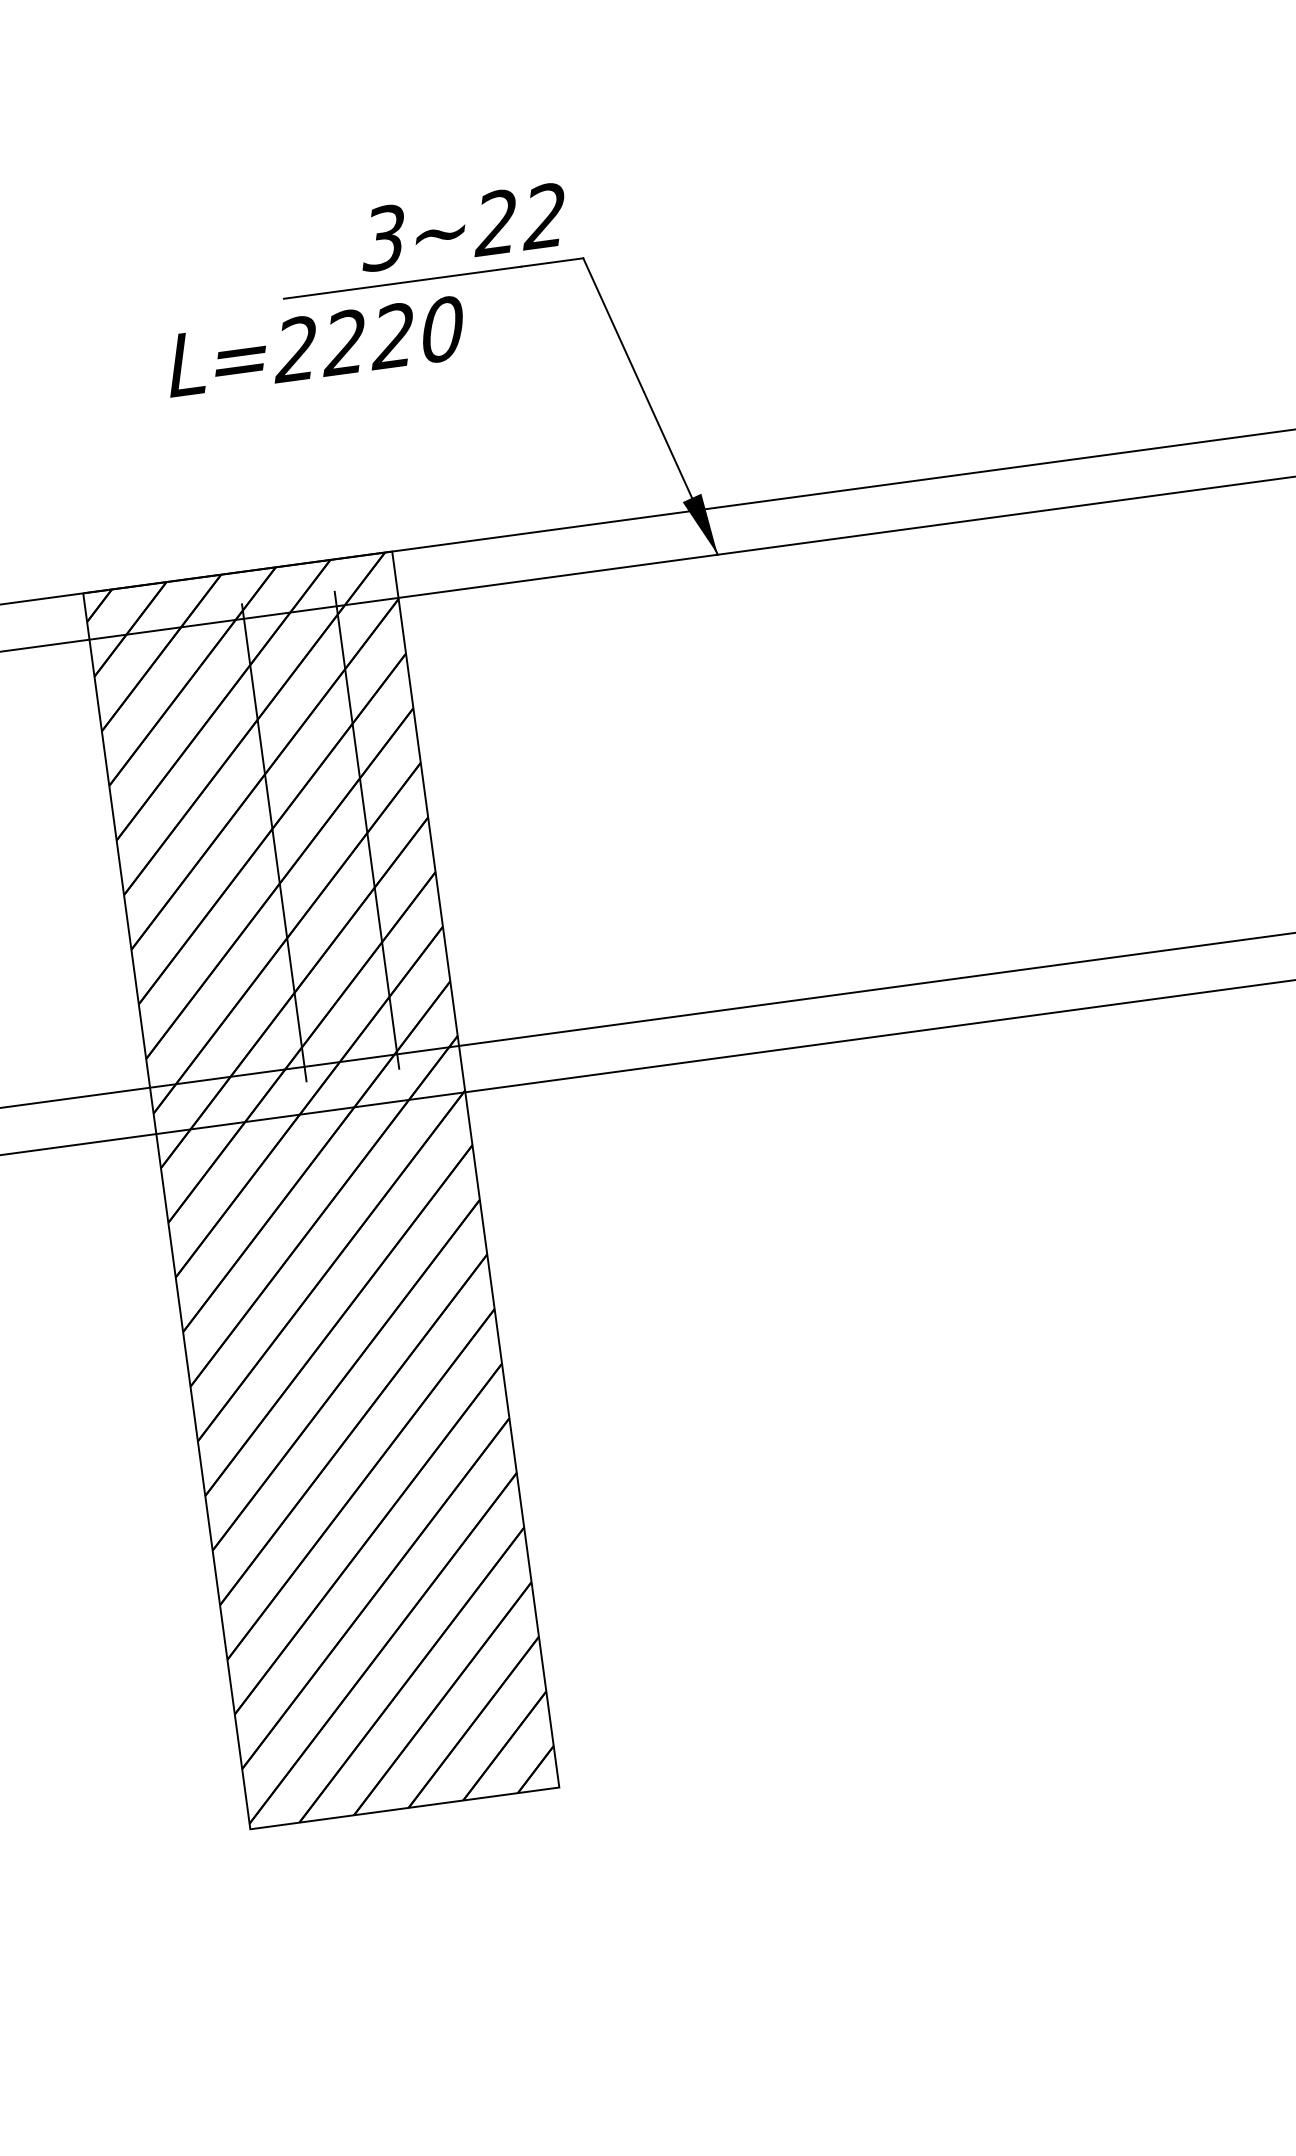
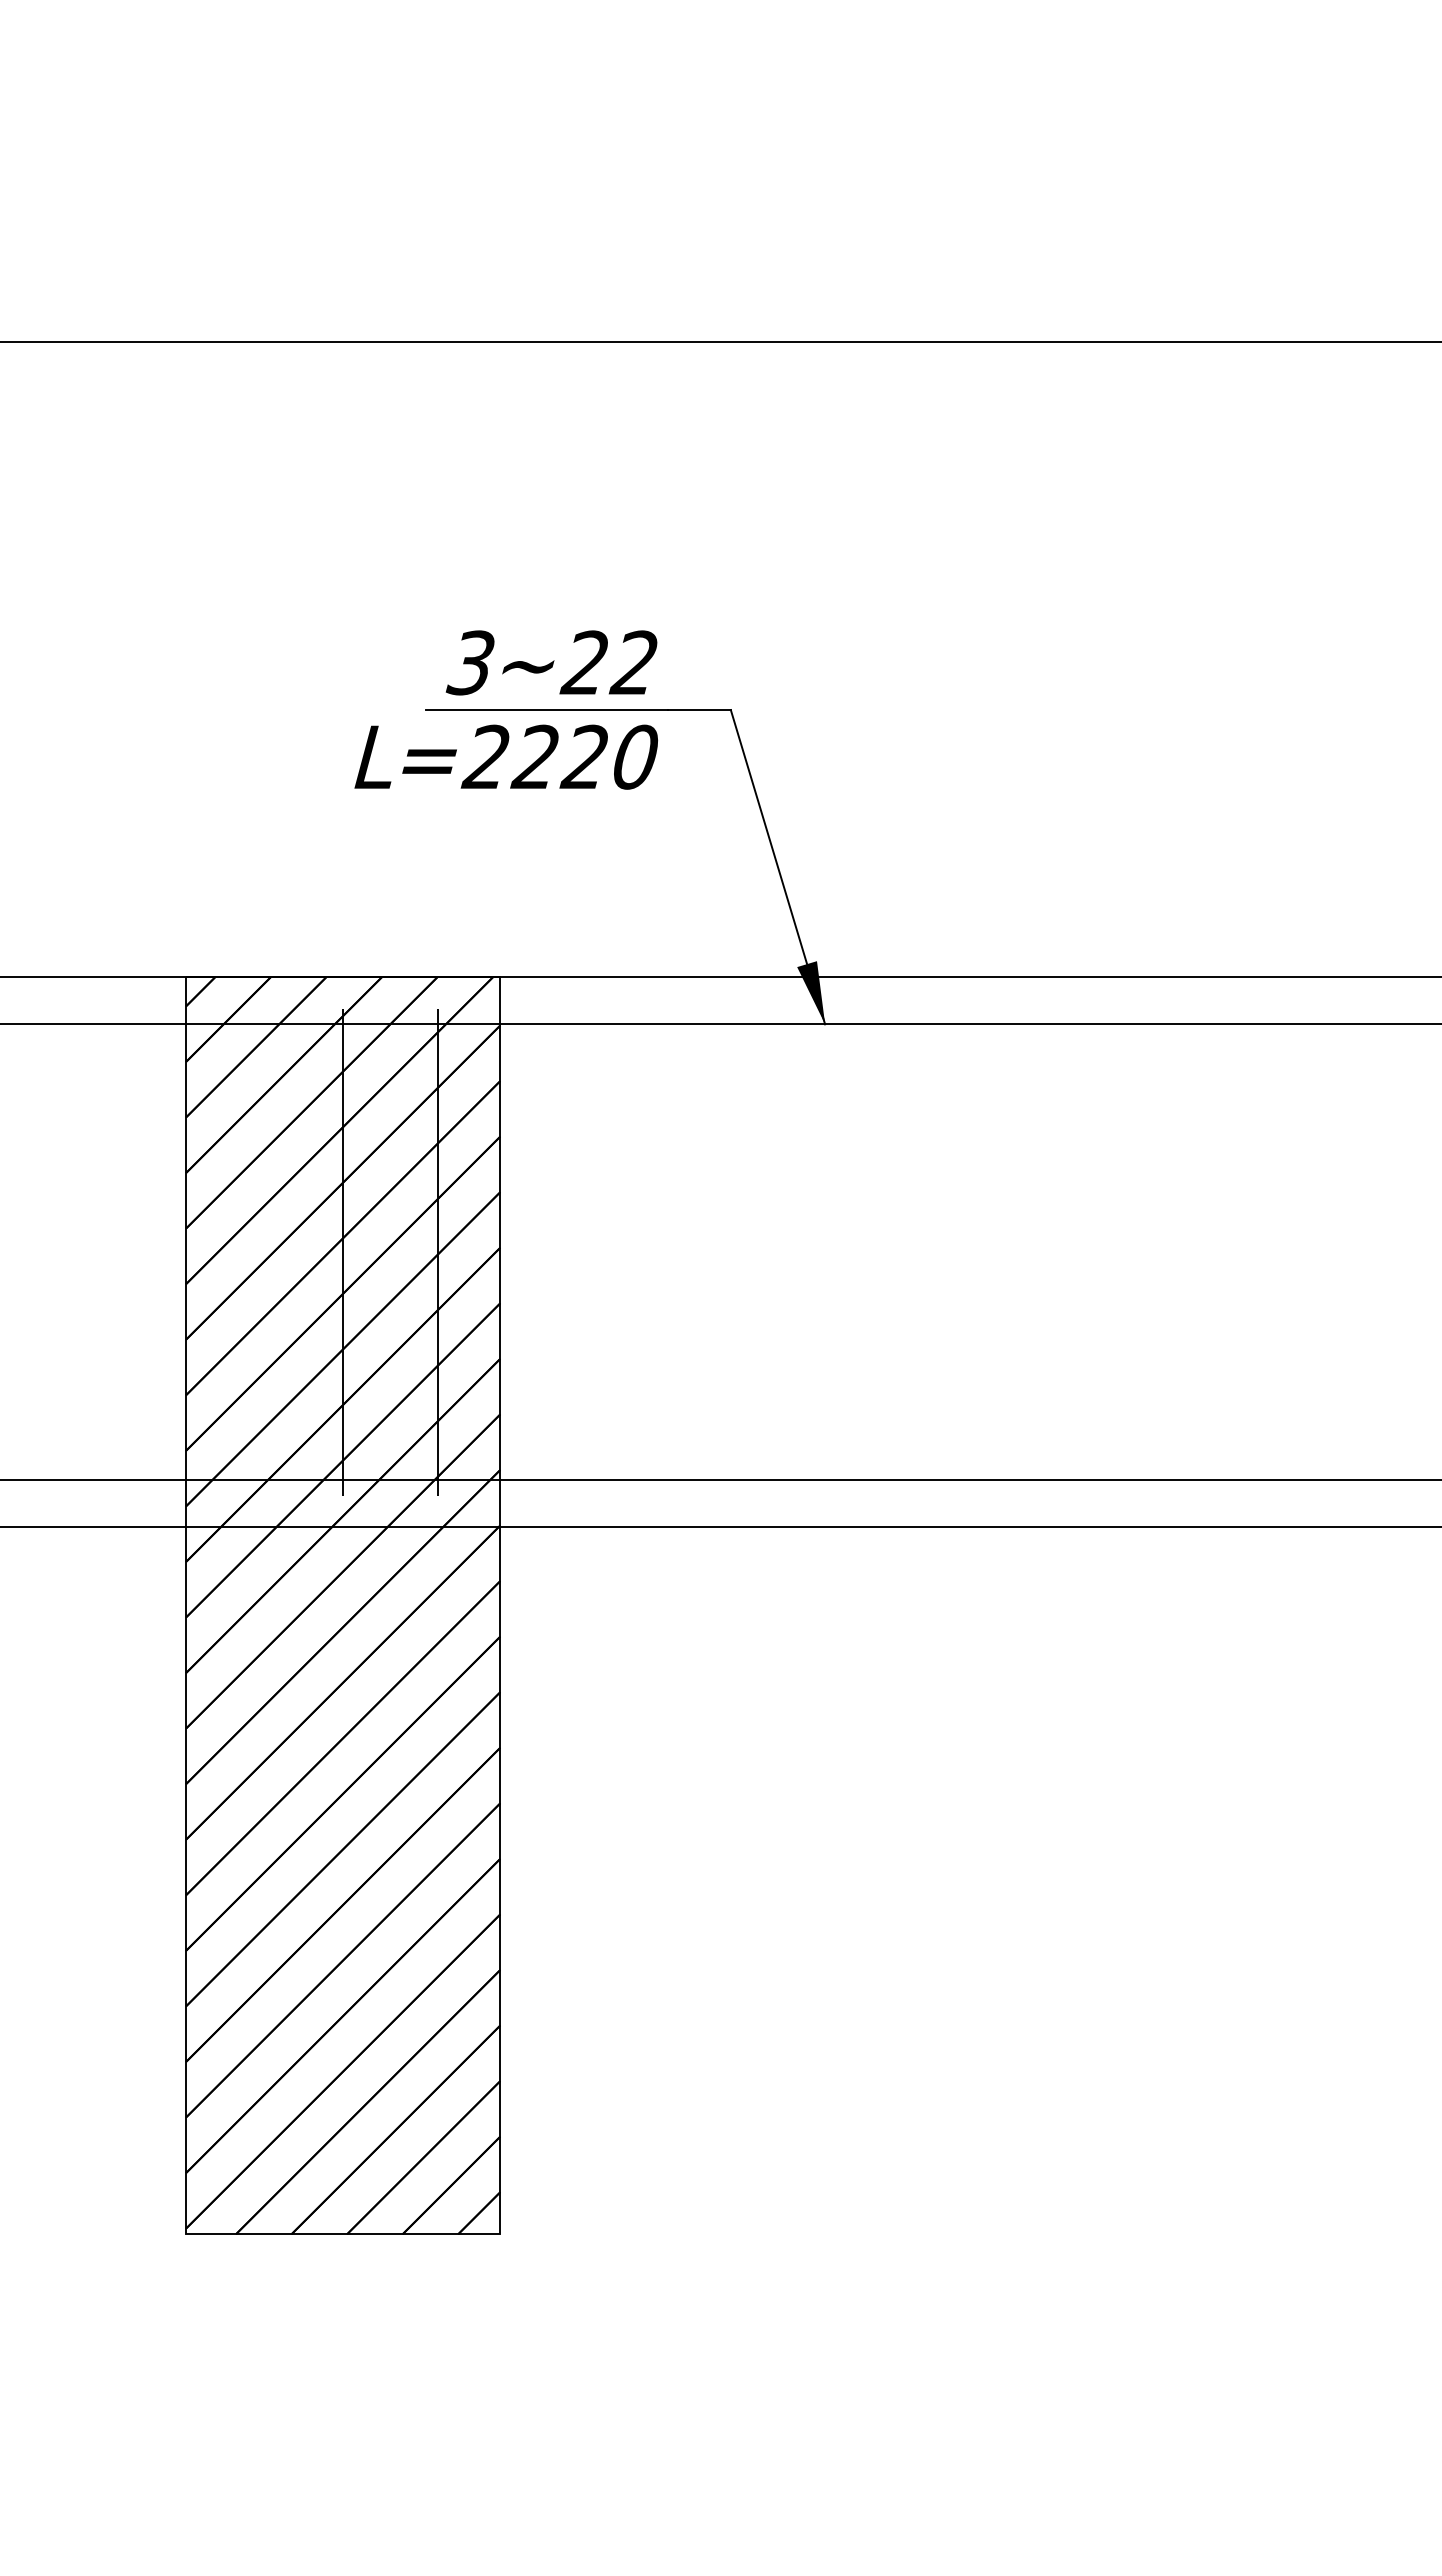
text: (462, 227) -> (551, 662), moved
text: (315, 346) -> (506, 756), moved

